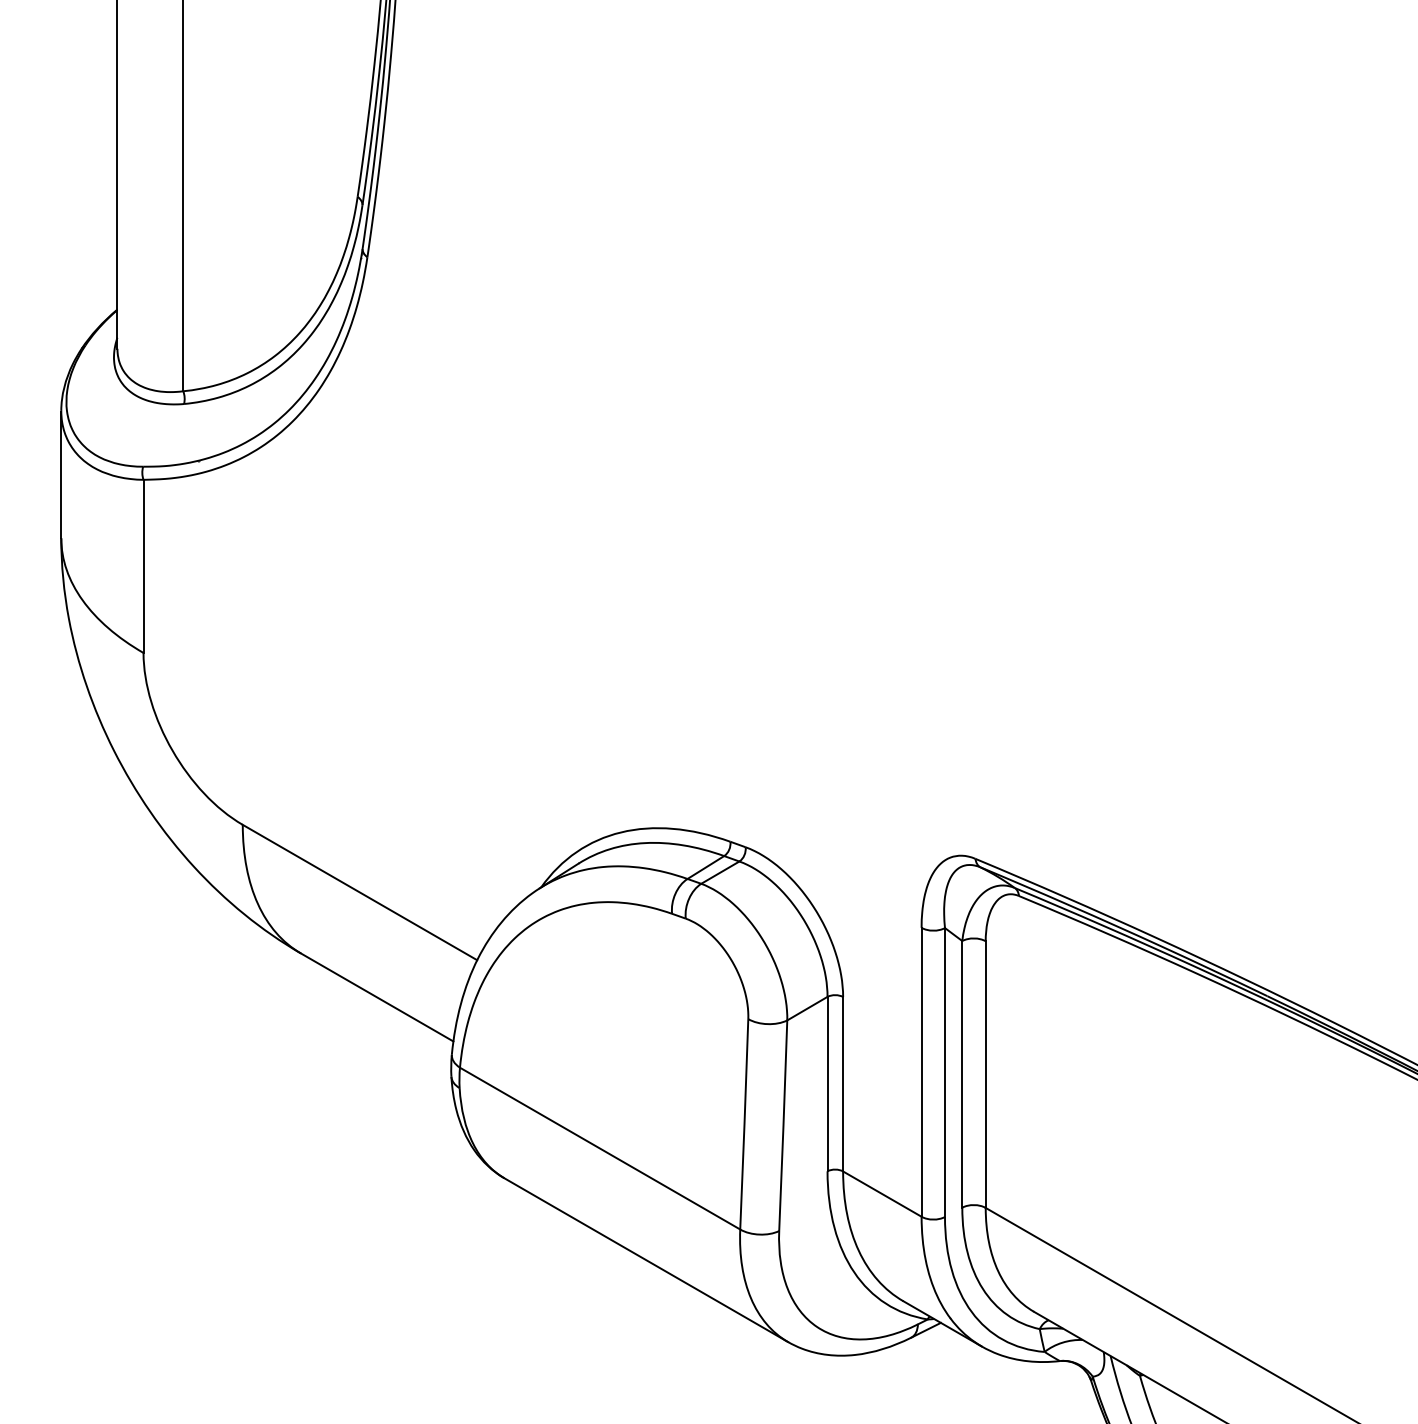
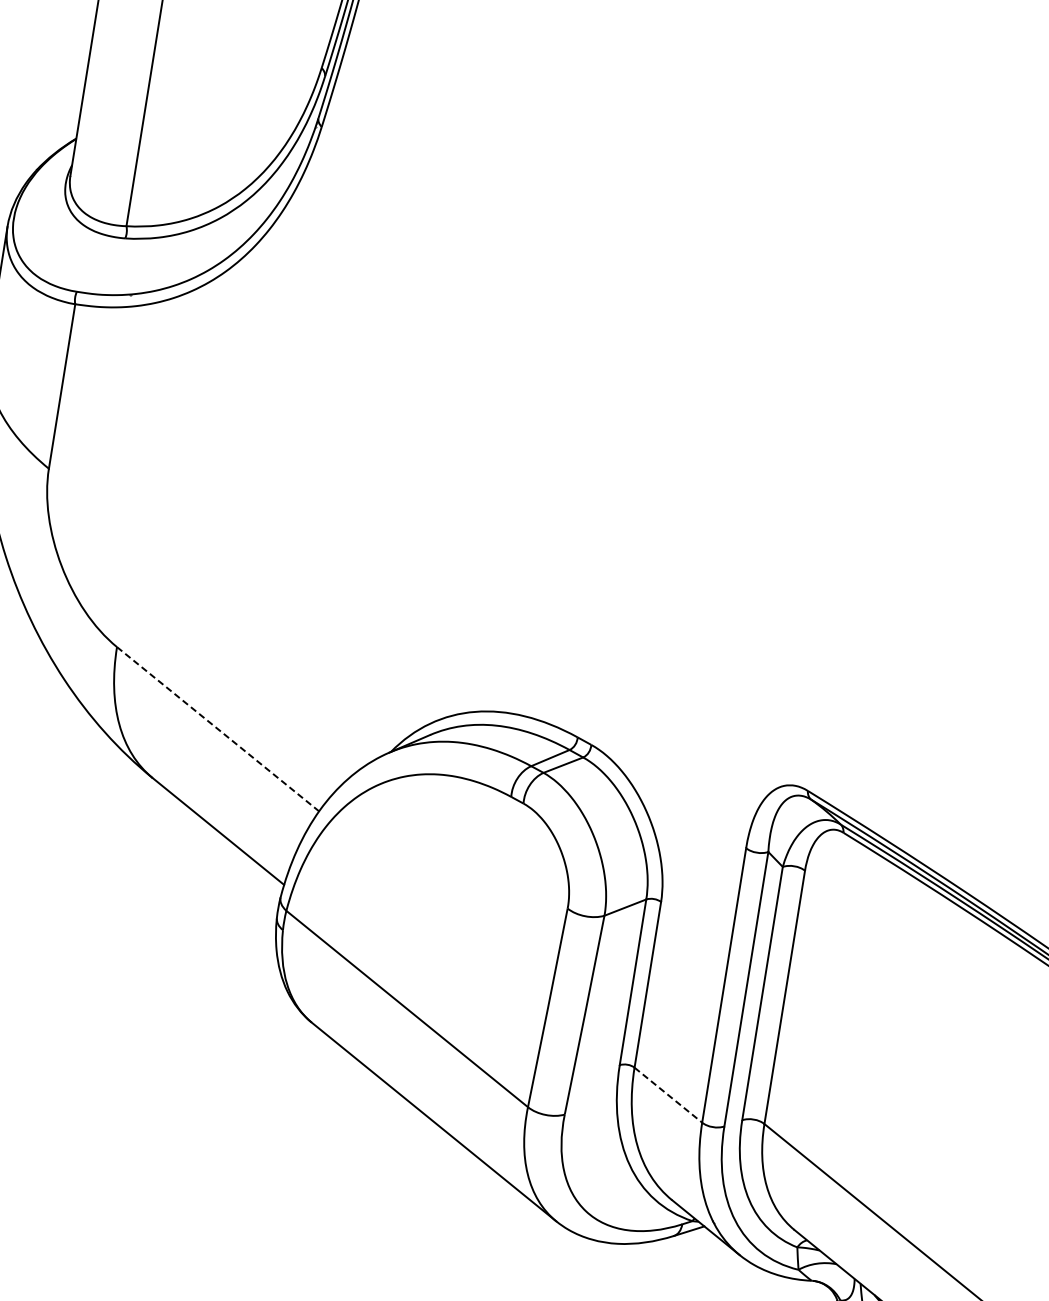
line: (360, 892) -> (218, 729), solid -> dashed
line: (882, 1194) -> (668, 1095), solid -> dashed

